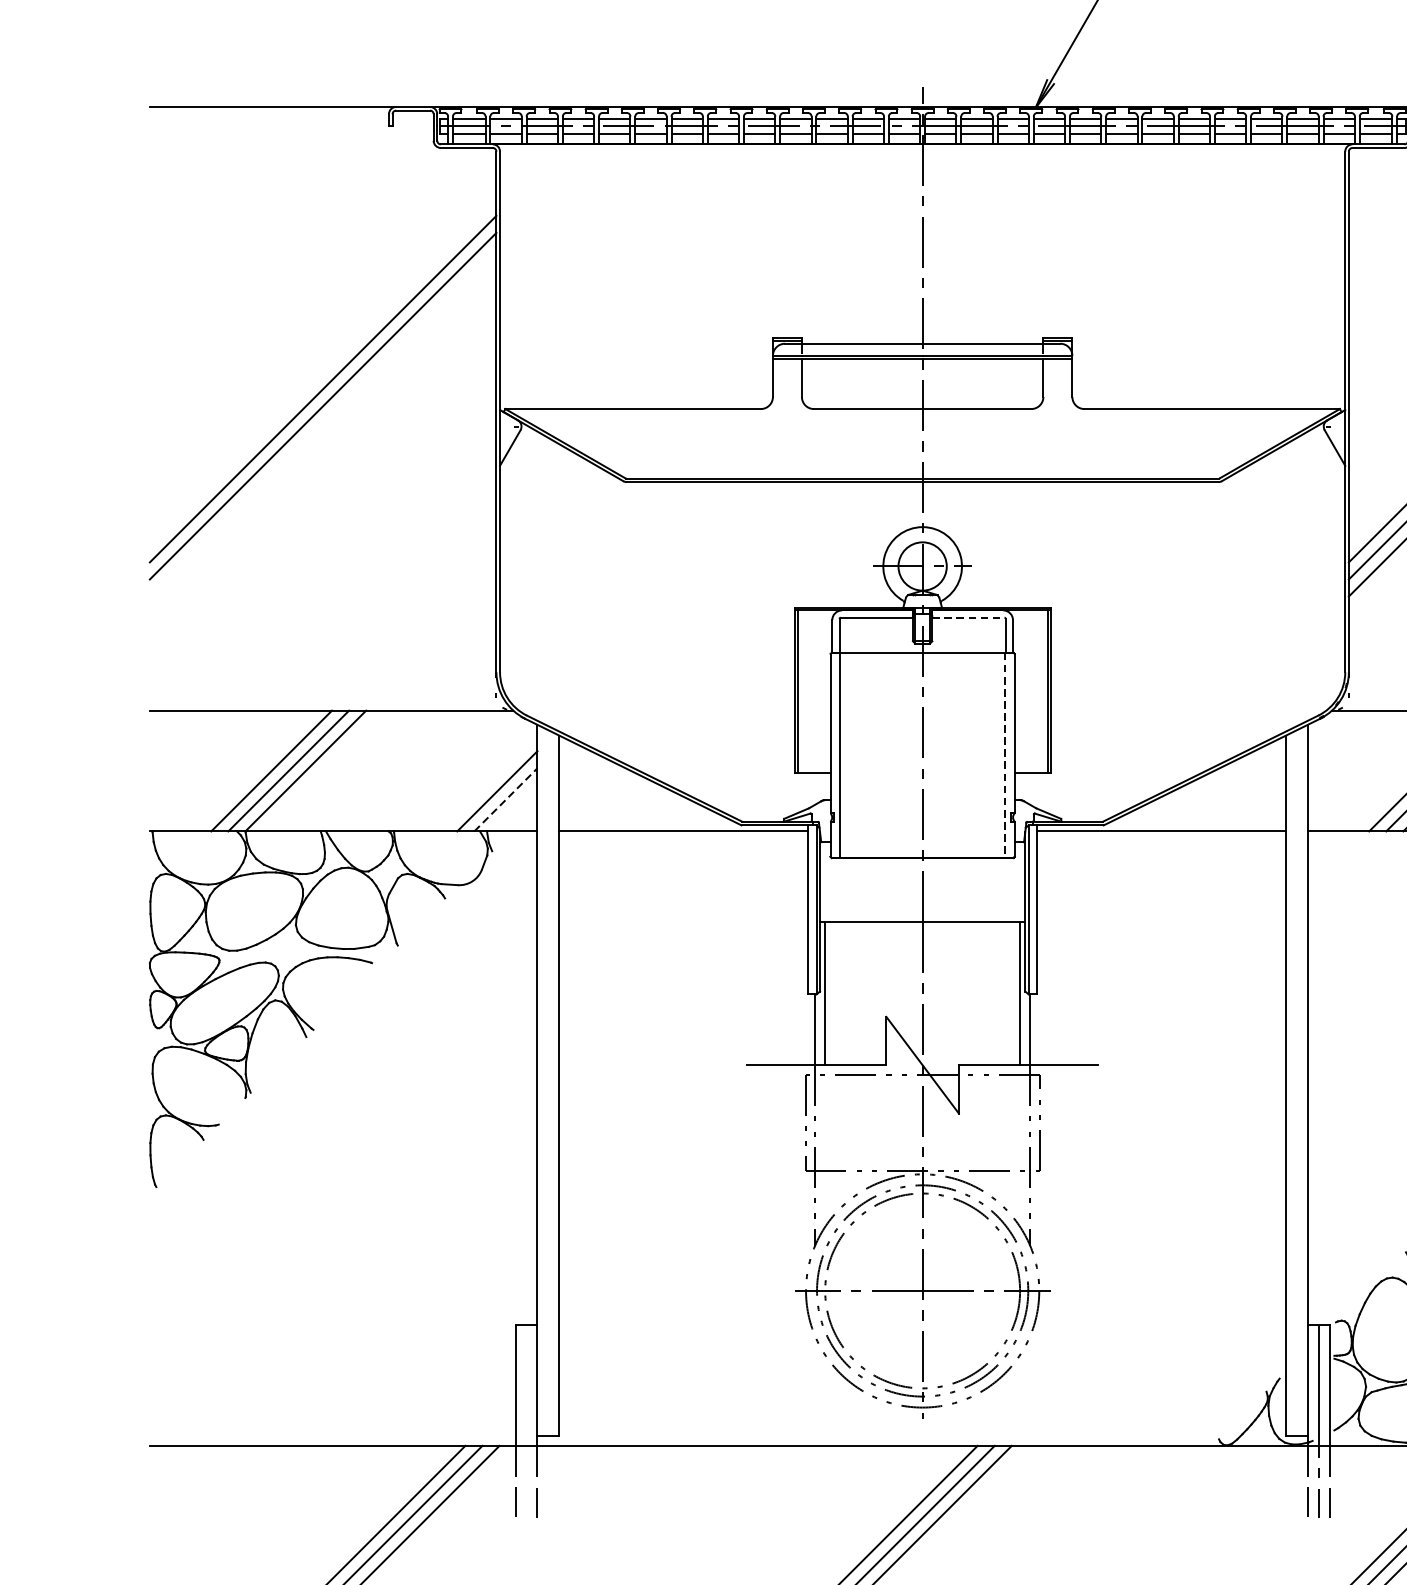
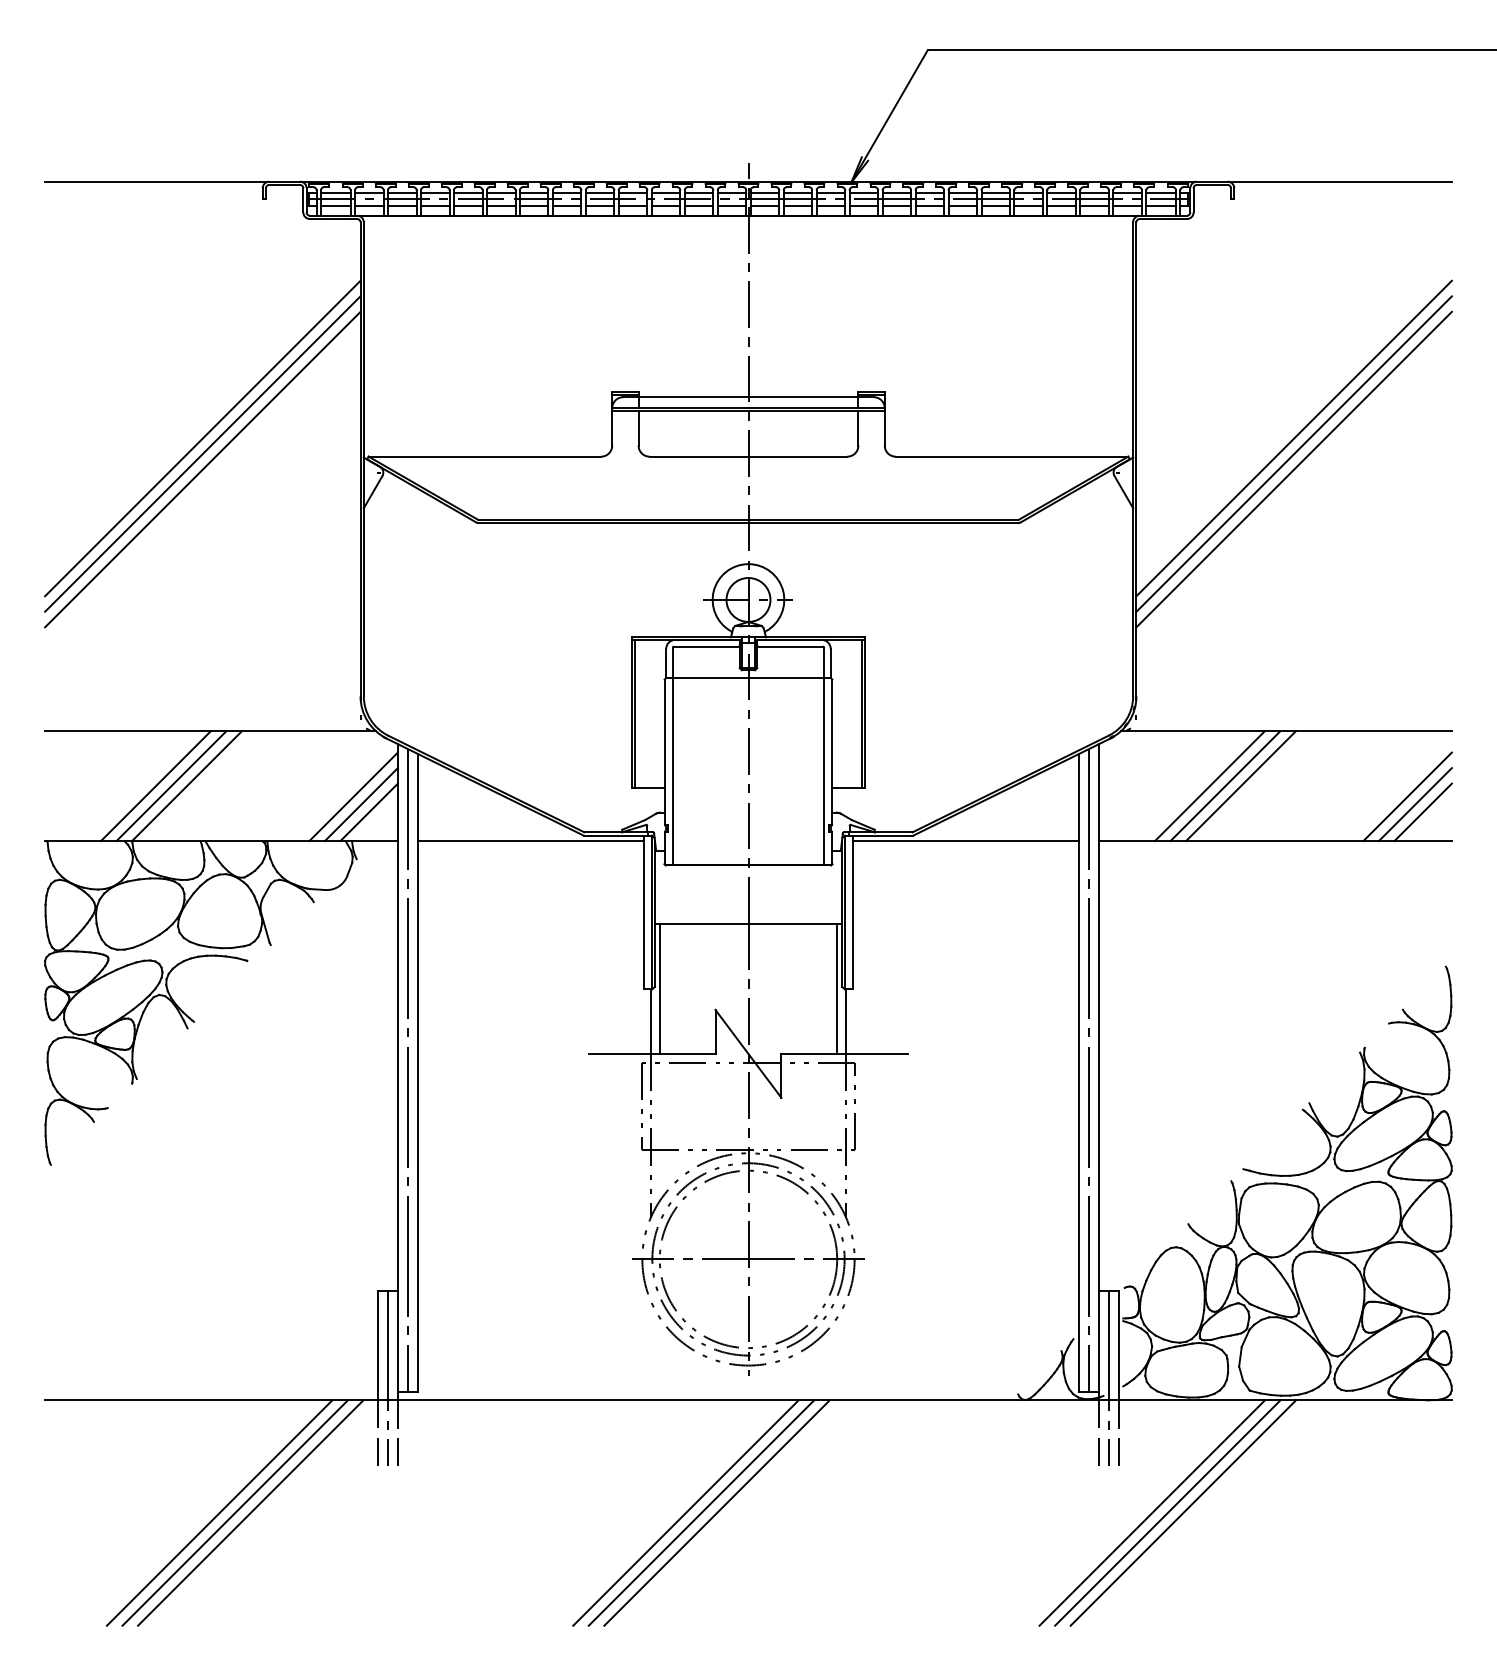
line: (322, 423) -> (202, 469), added
line: (968, 617) -> (790, 646), dashed -> solid
line: (1005, 756) -> (823, 772), dashed -> solid
line: (488, 782) -> (353, 796), added
line: (506, 799) -> (369, 812), dashed -> solid
line: (548, 1082) -> (407, 1069), added
line: (1297, 1082) -> (1089, 1069), added
line: (527, 1421) -> (388, 1378), added

